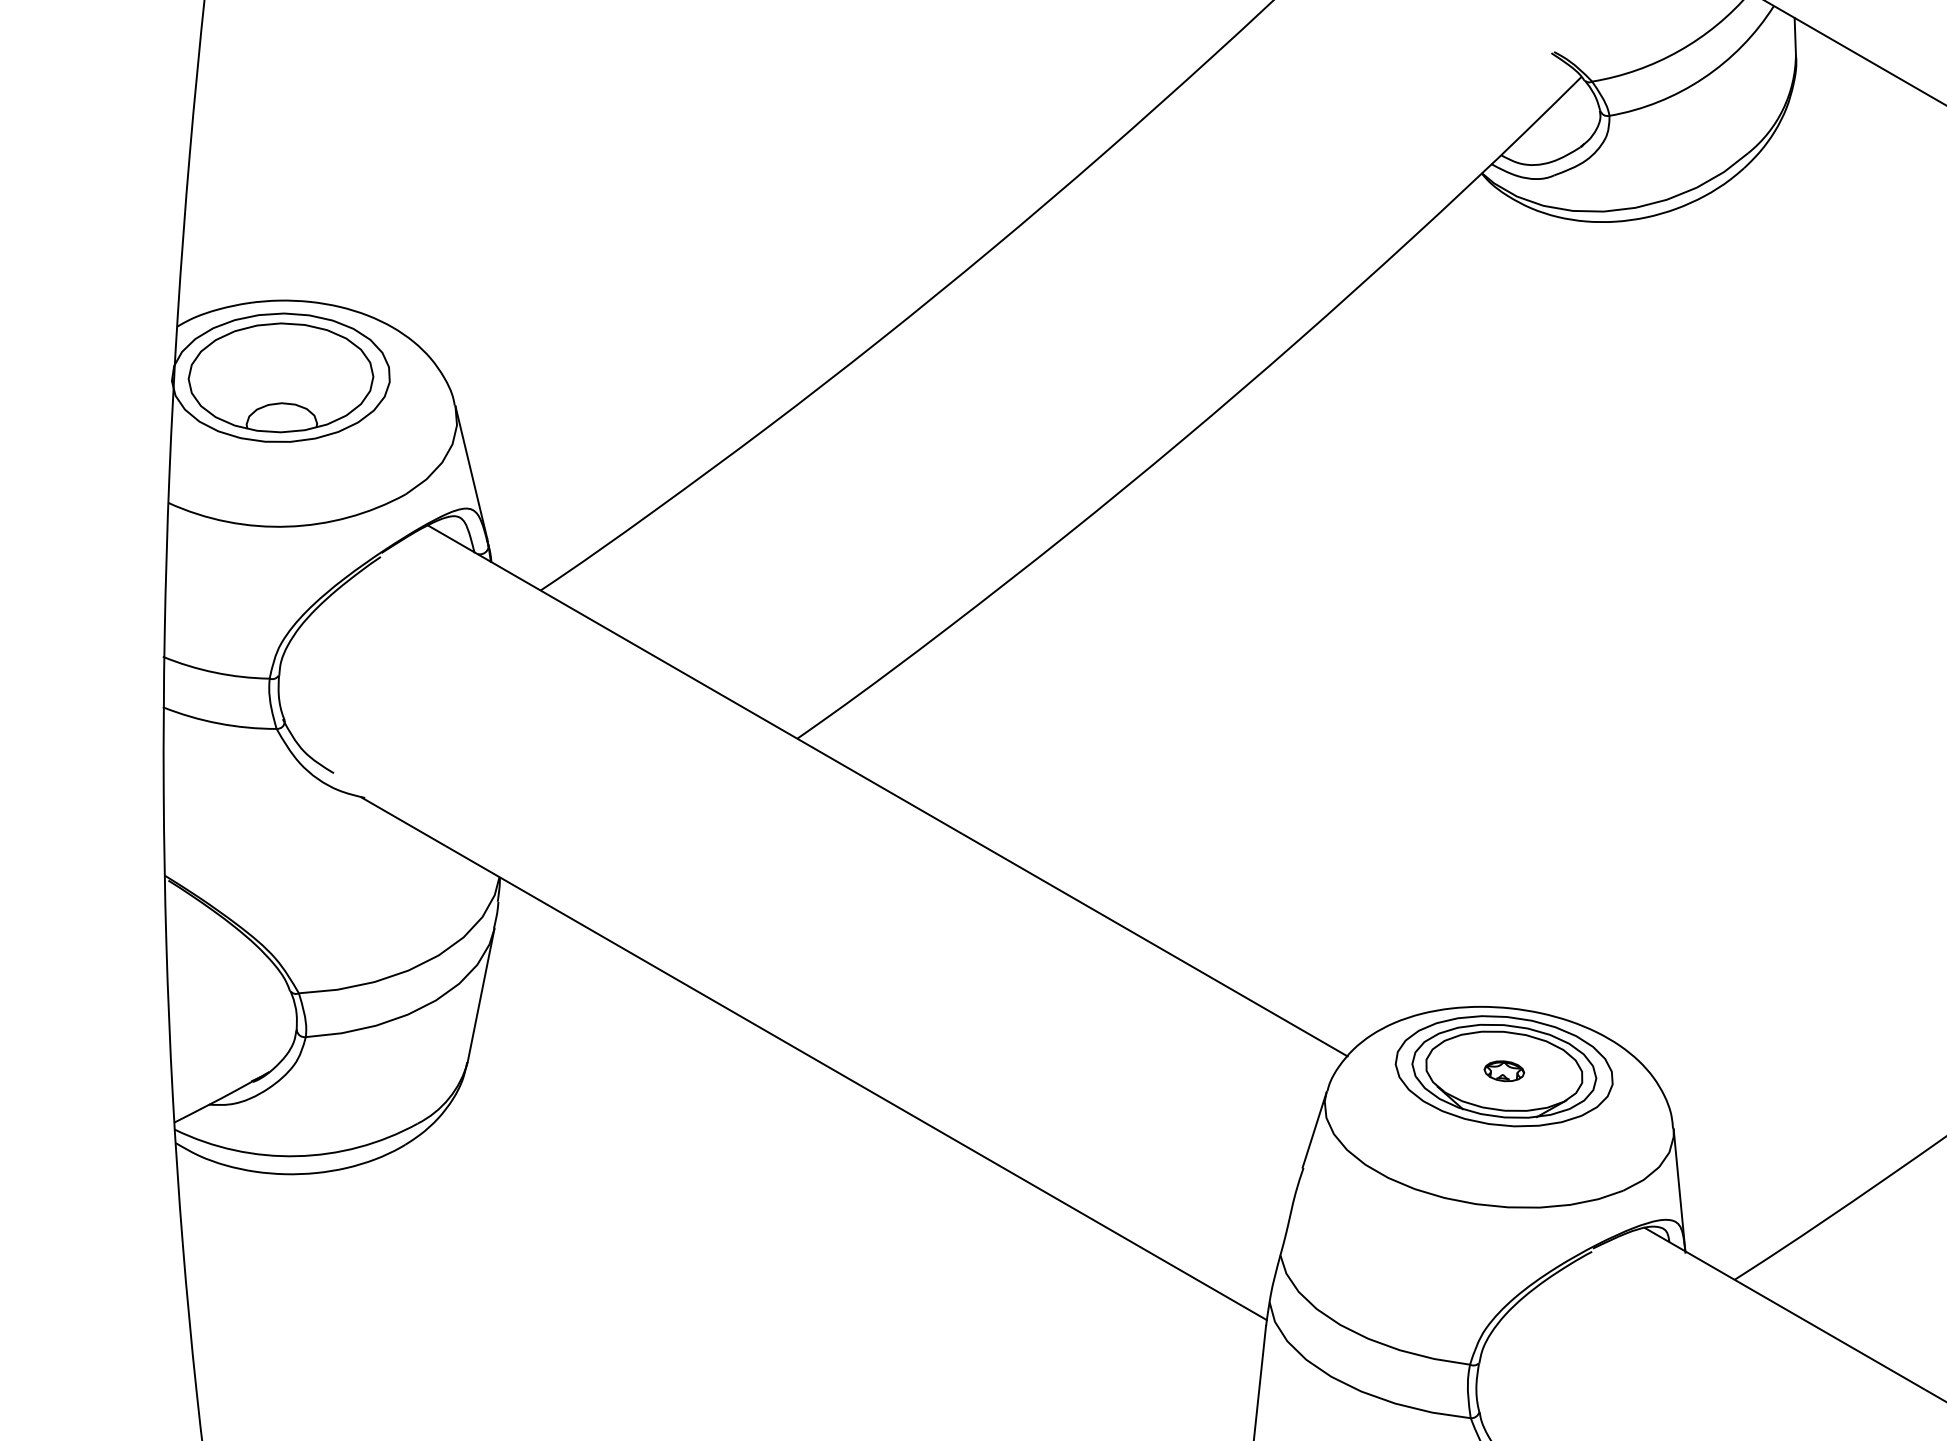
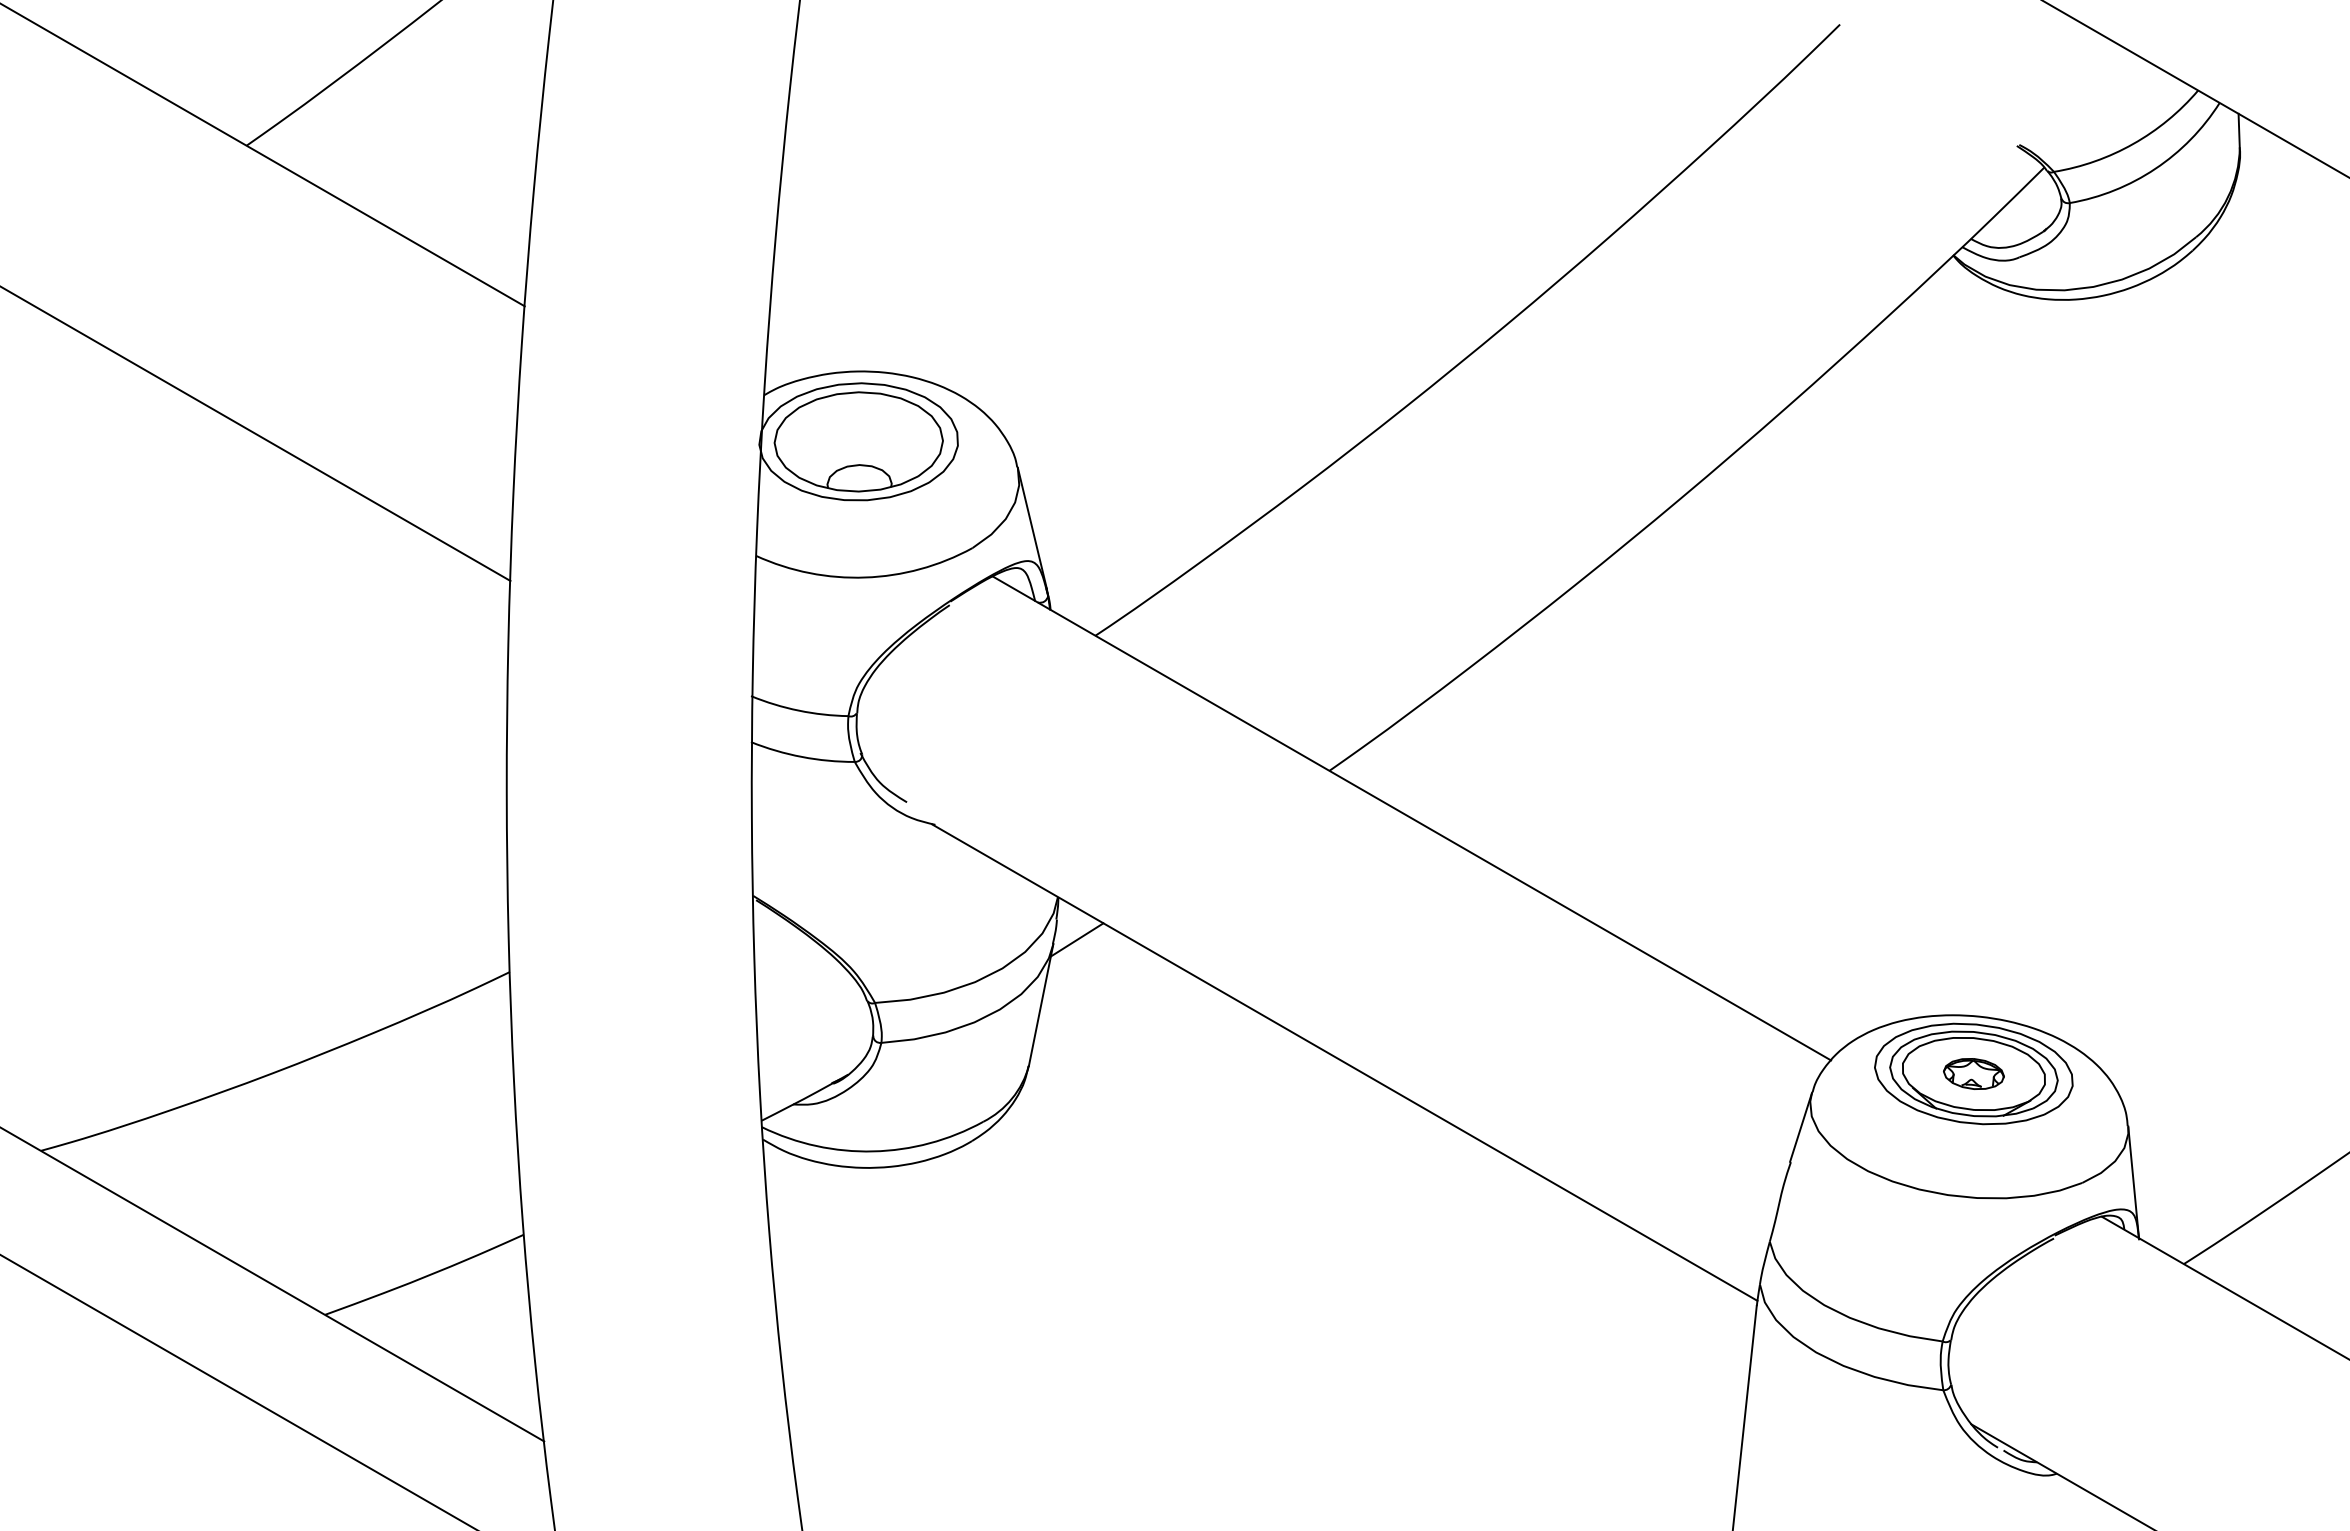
line: (519, 923) -> (1076, 939), added
part: (1503, 1070) -> (1973, 1073), size x1.67

